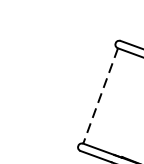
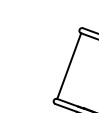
line: (101, 96) -> (69, 66), dashed -> solid

